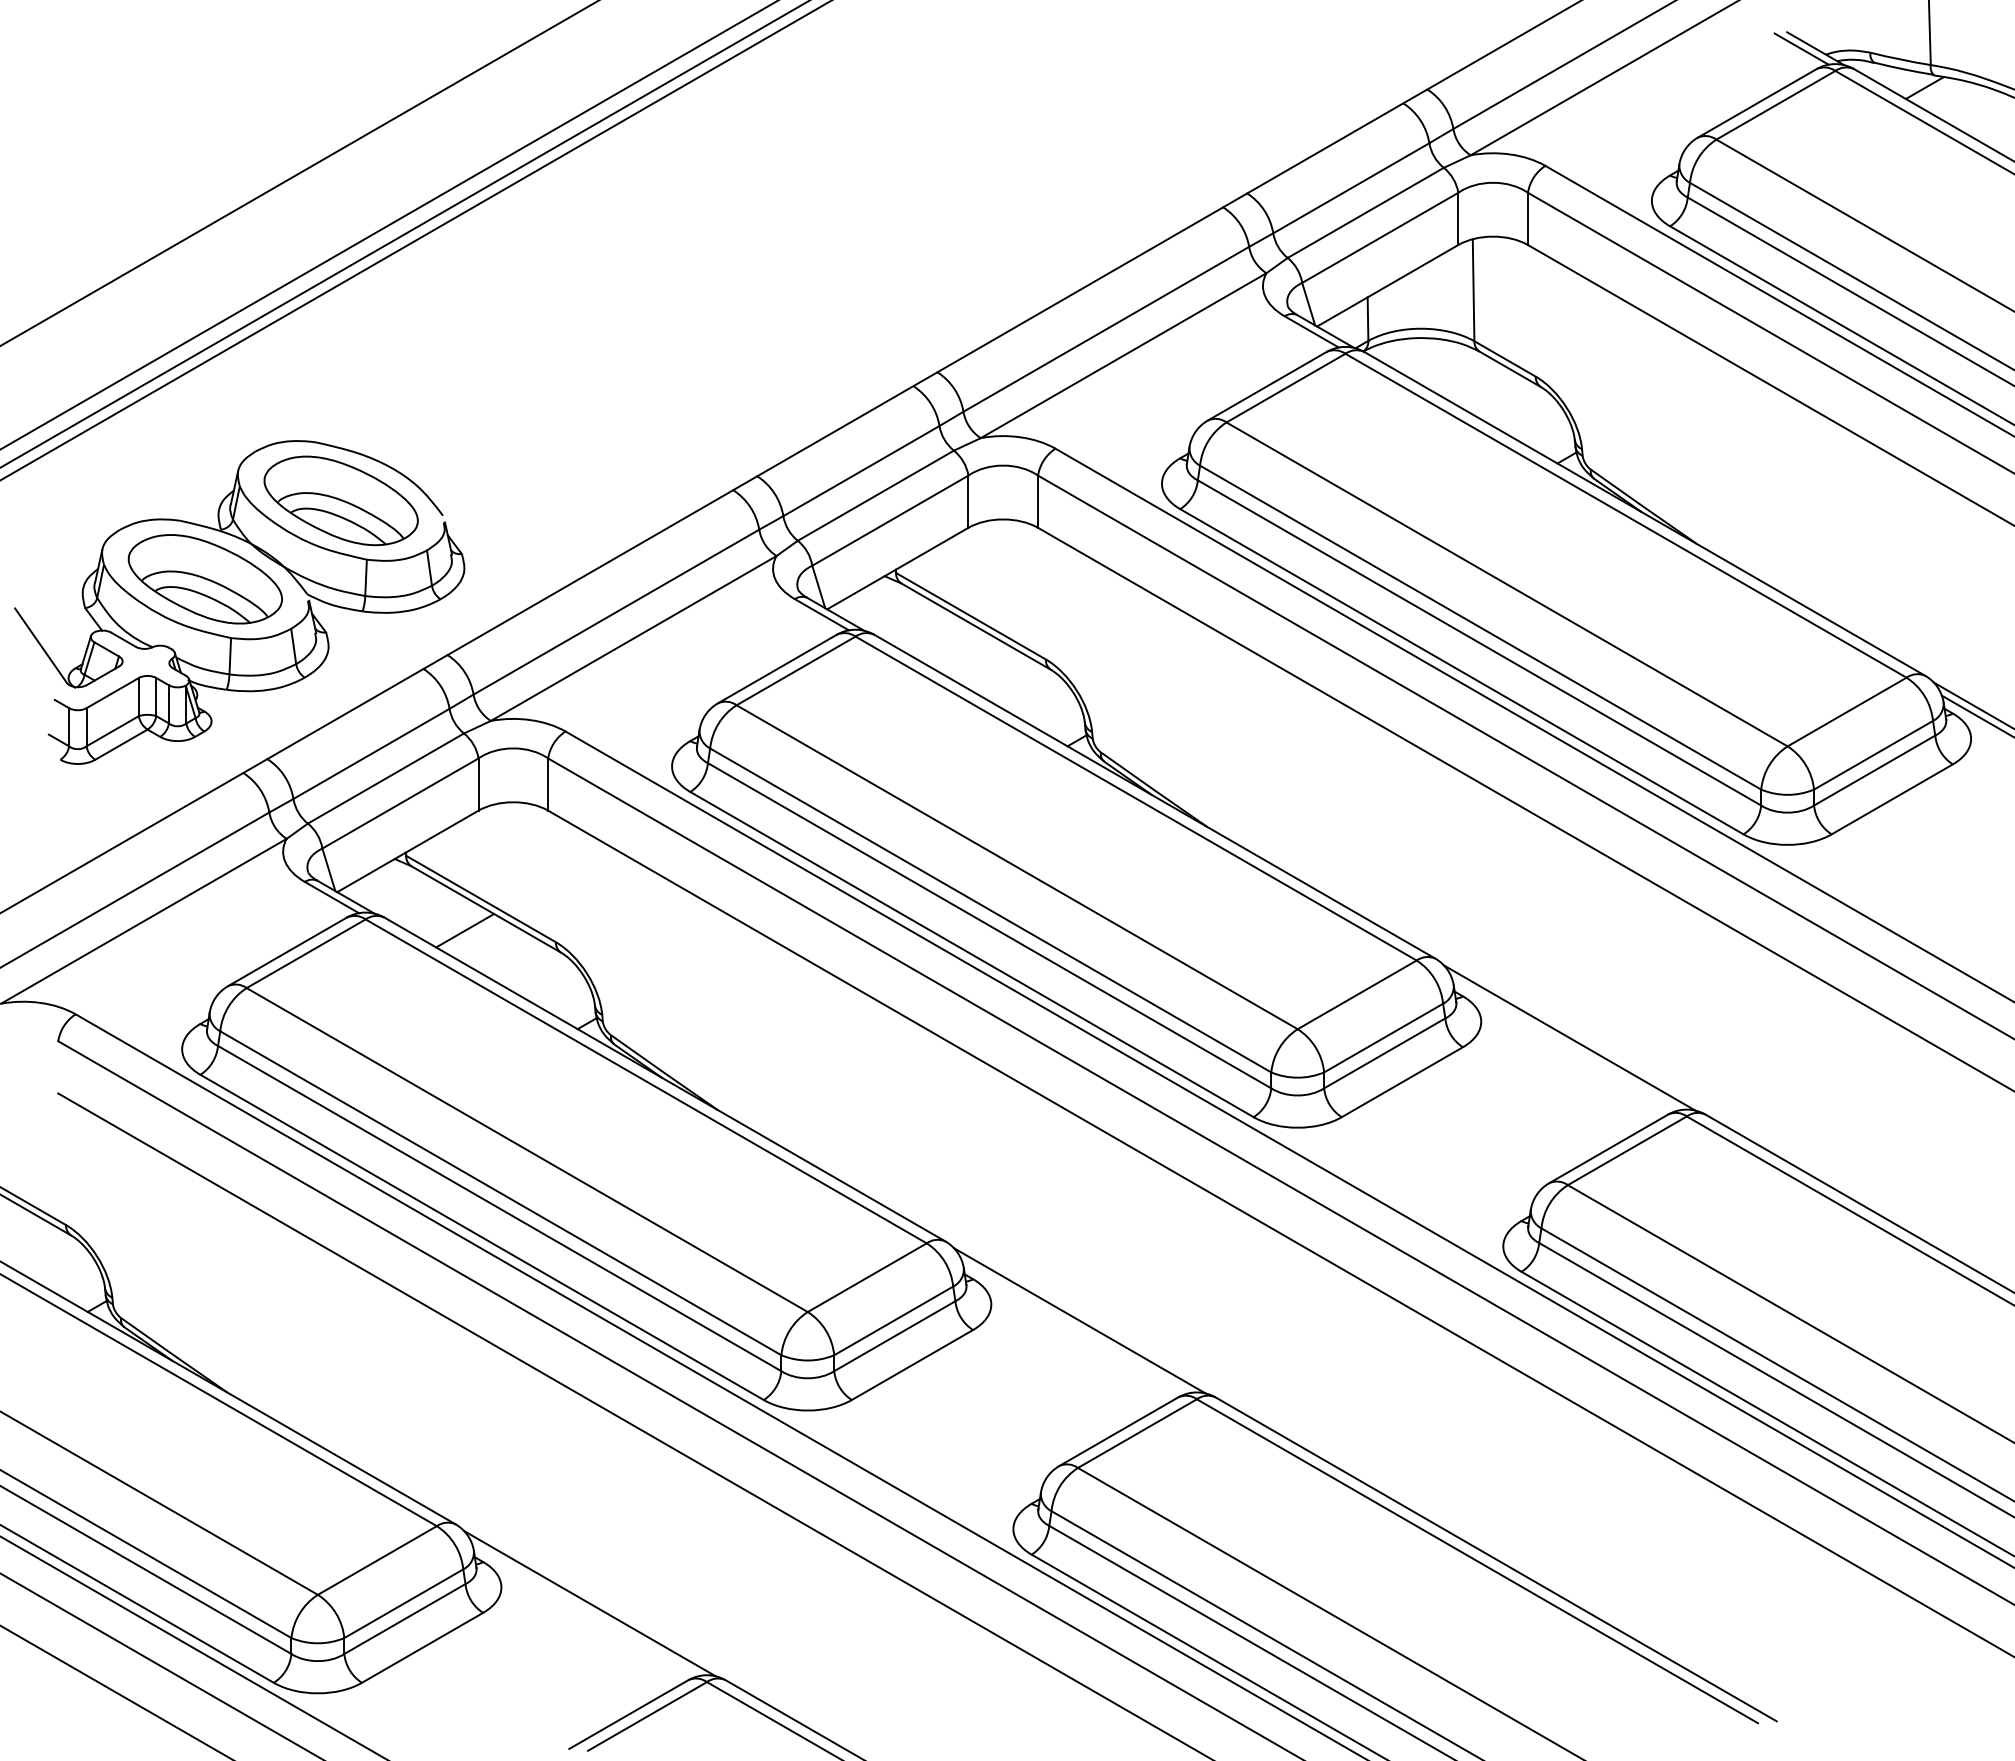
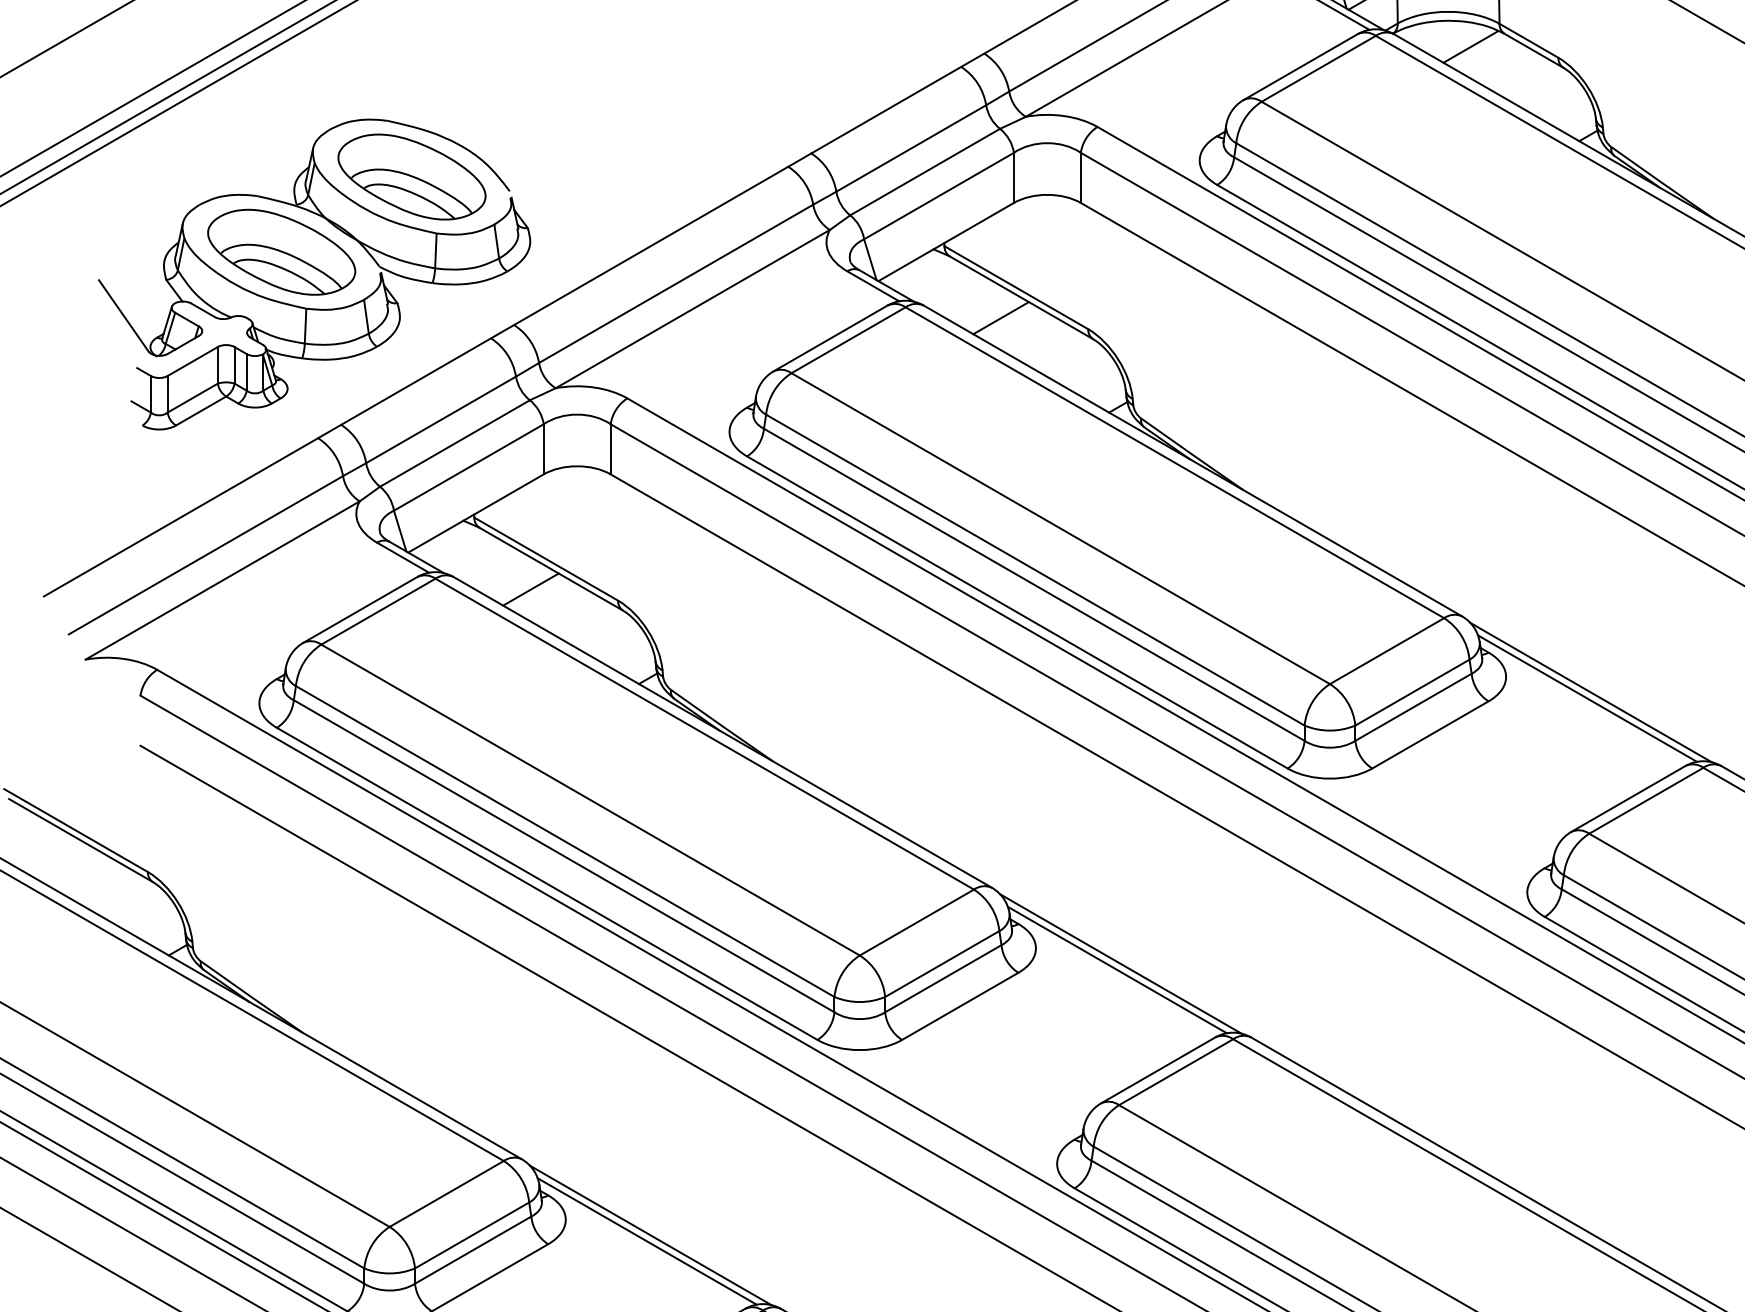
line: (1444, 364) -> (1470, 46), added
line: (955, 647) -> (1001, 317), added
line: (1566, 1044) -> (1587, 698), added
line: (1076, 1327) -> (1117, 970), added
line: (586, 1609) -> (647, 1240), added

